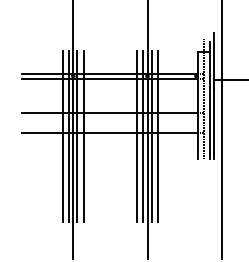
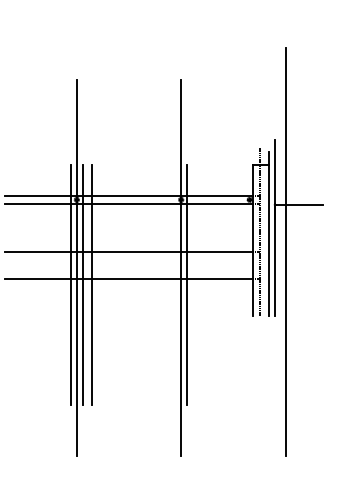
line: (62, 136) -> (61, 284), removed
line: (137, 136) -> (166, 284), removed
line: (143, 136) -> (175, 284), removed
line: (158, 136) -> (196, 284), removed

